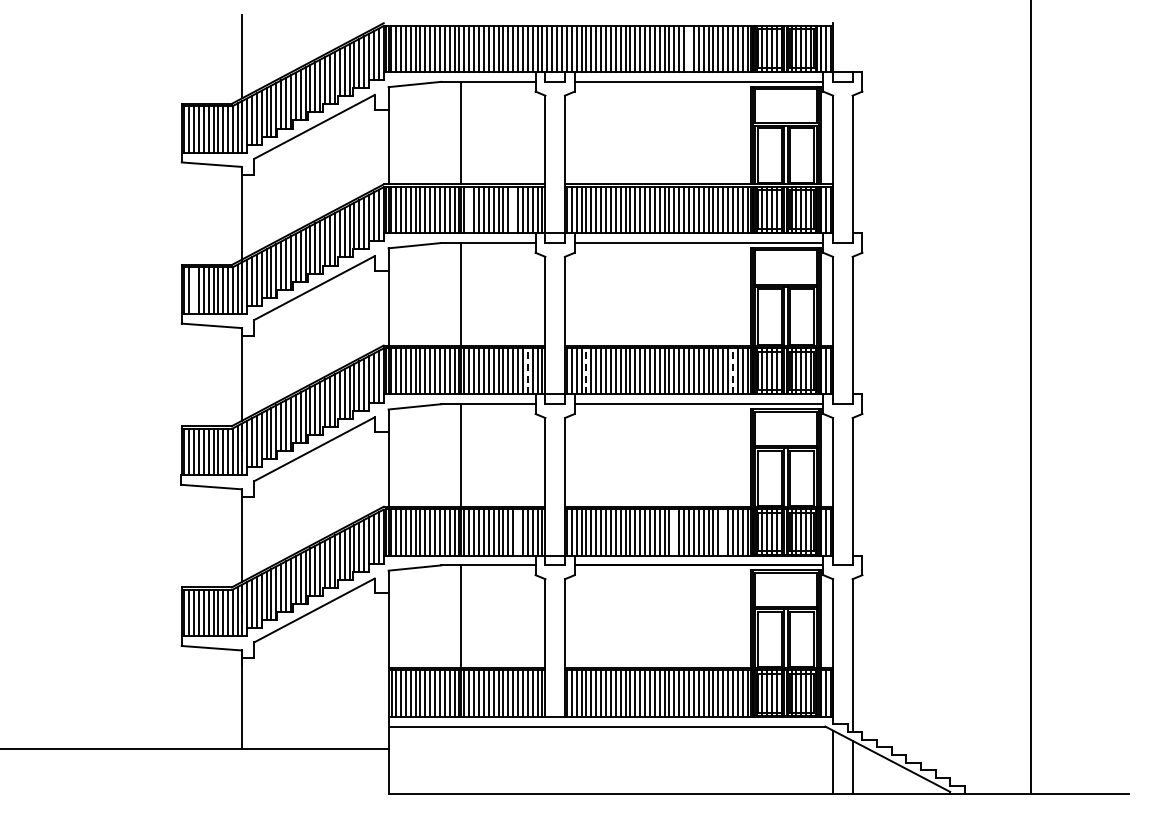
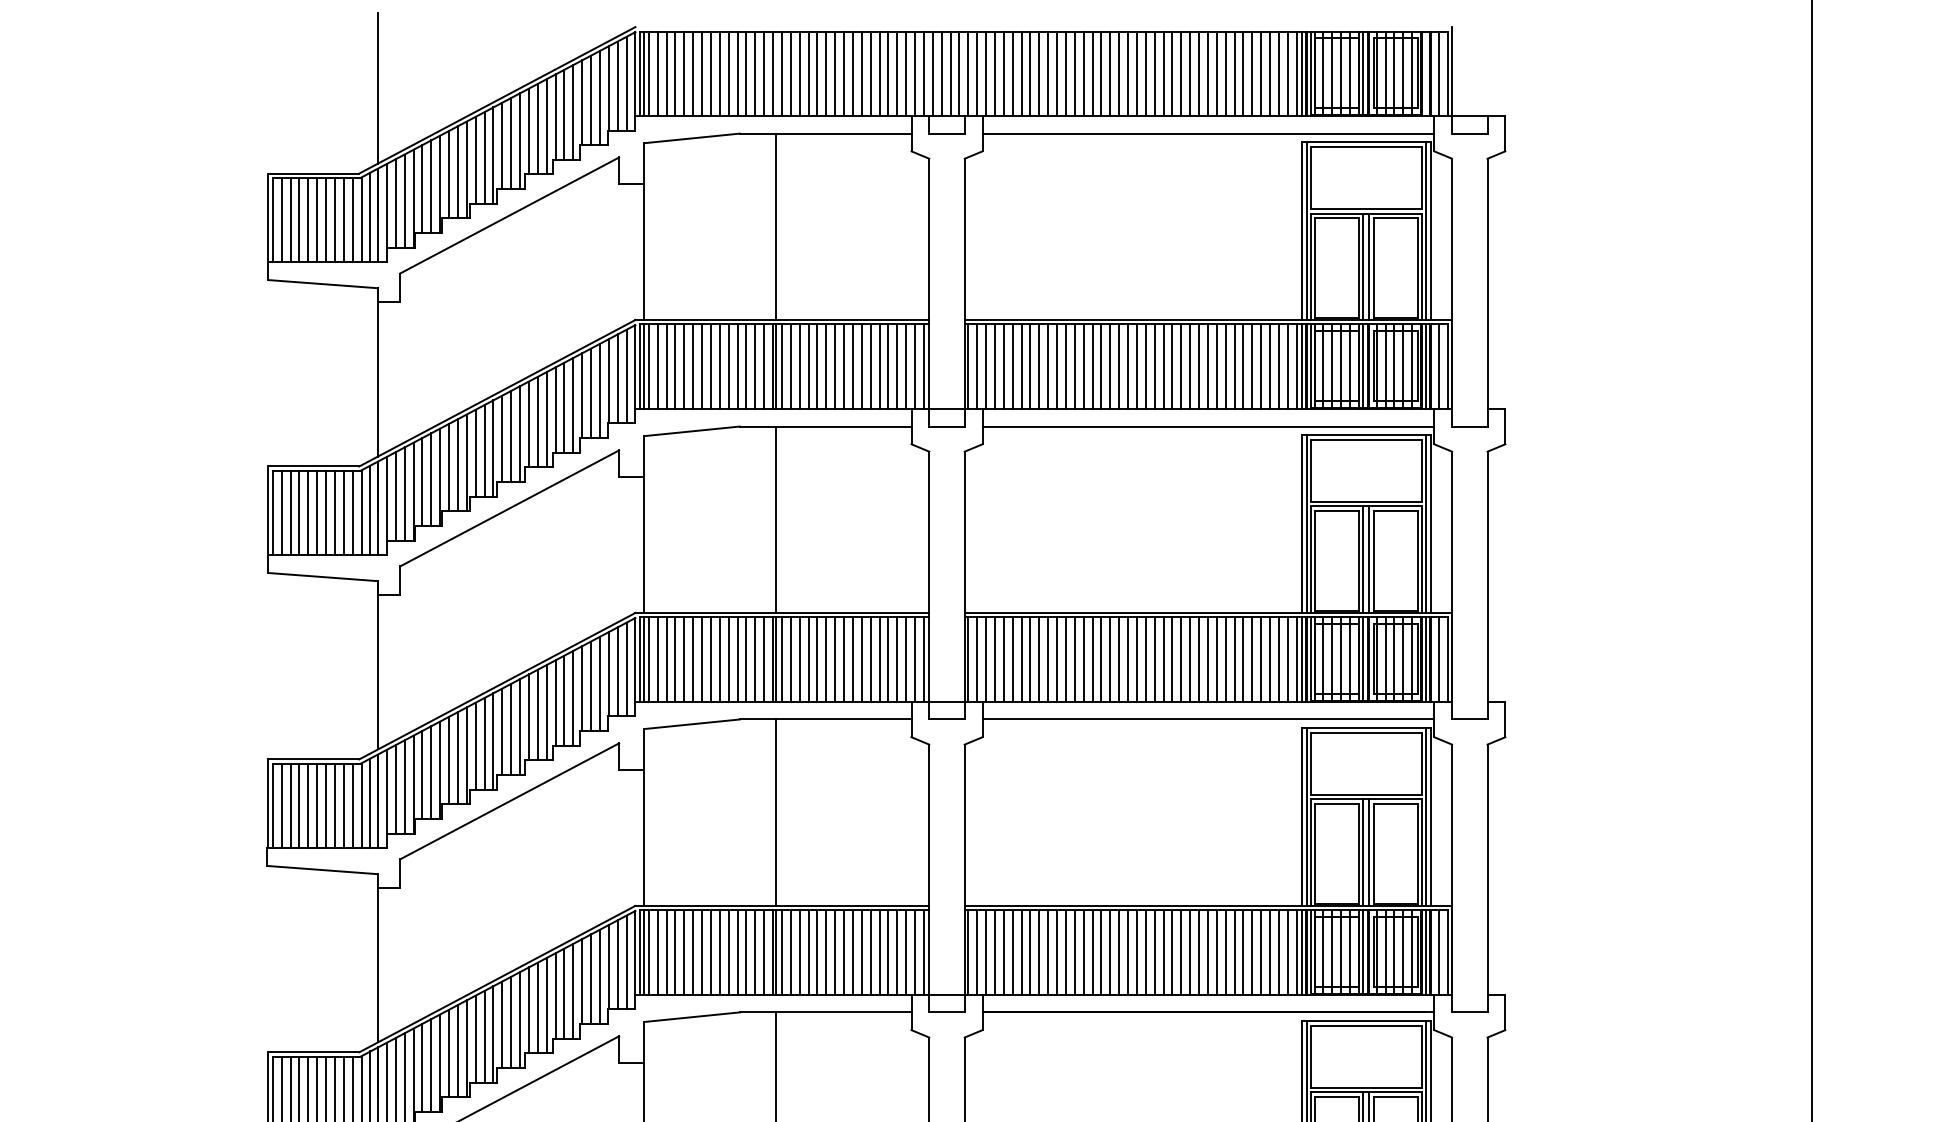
line: (689, 48) -> (1191, 72), added
line: (469, 209) -> (791, 365), added
line: (513, 209) -> (871, 365), added
line: (194, 290) -> (291, 512), added
line: (527, 370) -> (896, 658), dashed -> solid
line: (586, 370) -> (1003, 658), dashed -> solid
line: (732, 370) -> (1269, 658), dashed -> solid
line: (518, 532) -> (880, 952), added
line: (674, 532) -> (1163, 952), added
line: (723, 532) -> (1252, 952), added

